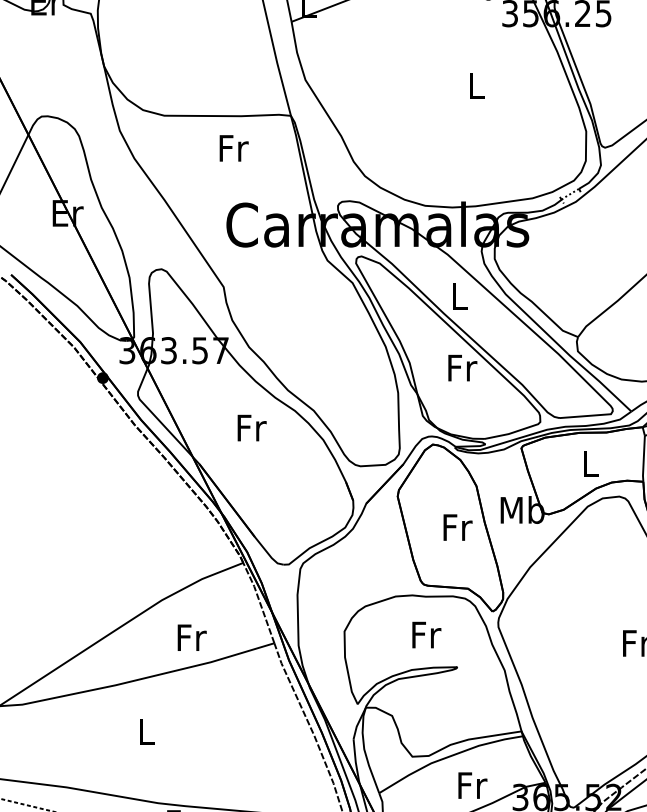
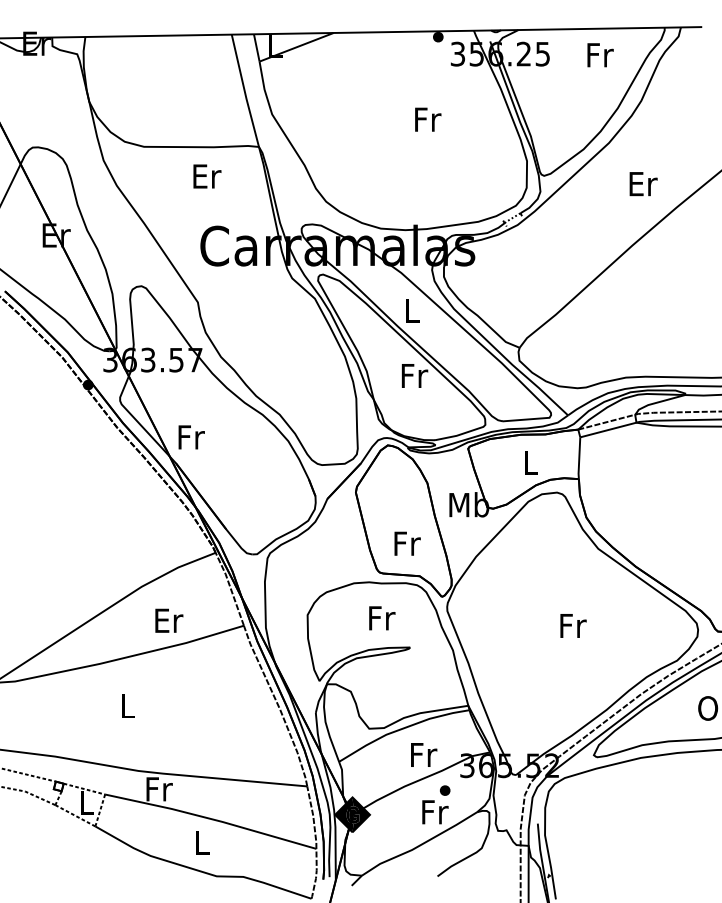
text: (477, 85) -> (428, 119), L -> Fr
text: (234, 148) -> (207, 176), Fr -> Er
text: (251, 428) -> (191, 437), moved
text: (457, 527) -> (407, 543), moved
text: (192, 637) -> (169, 620), Fr -> Er

